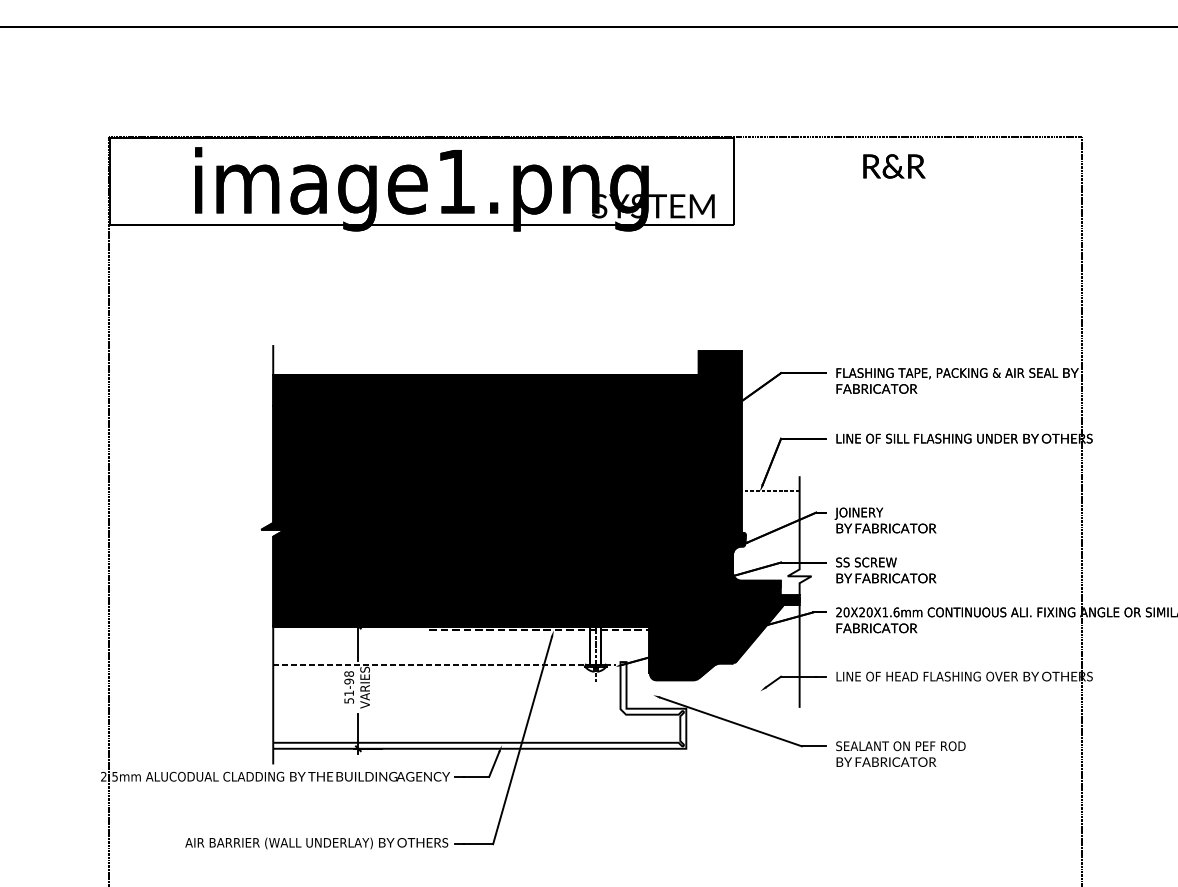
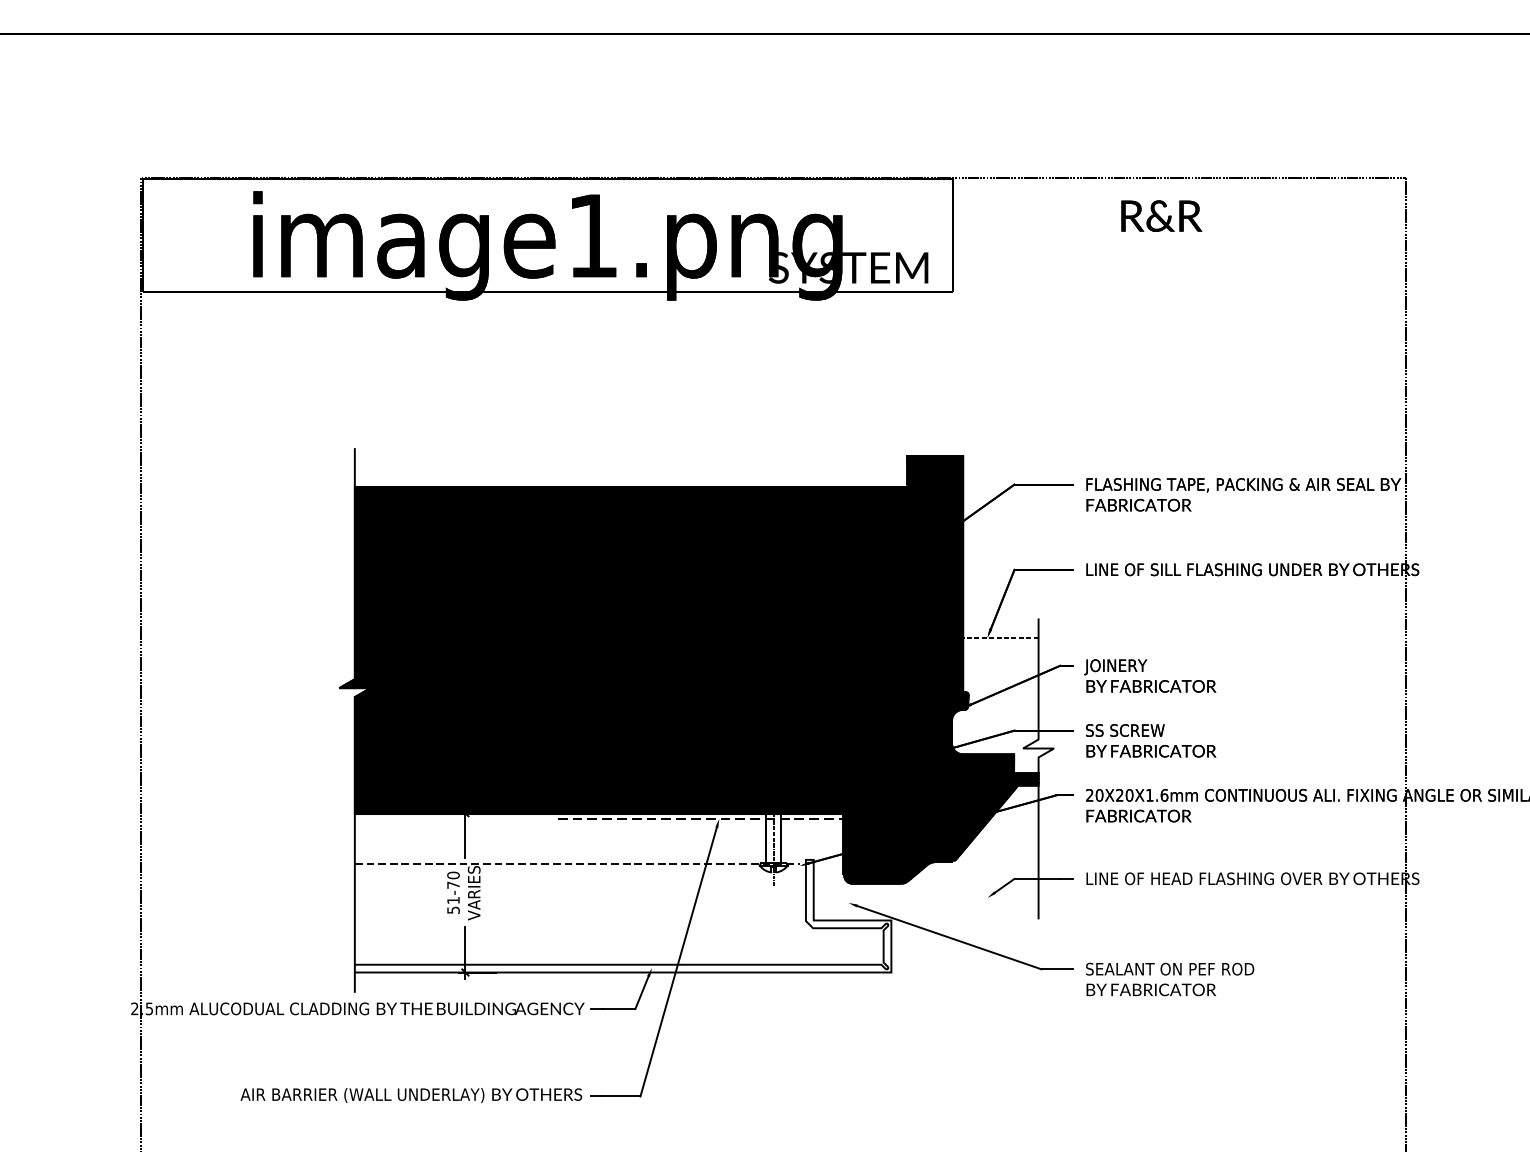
text: (349, 677) -> (453, 880), 51-98 -> 51-70

